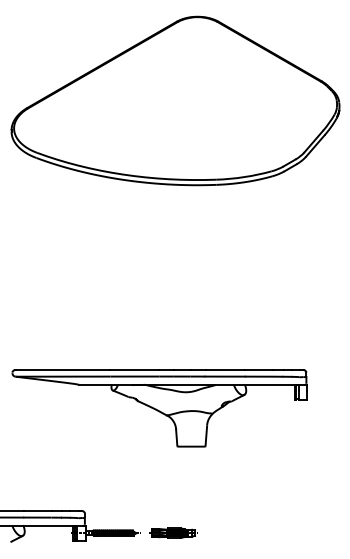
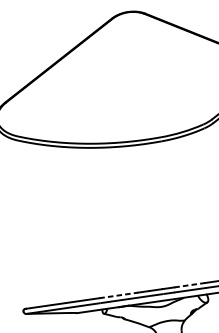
line: (134, 370) -> (118, 295), solid -> dashed
line: (225, 370) -> (189, 285), solid -> dashed

